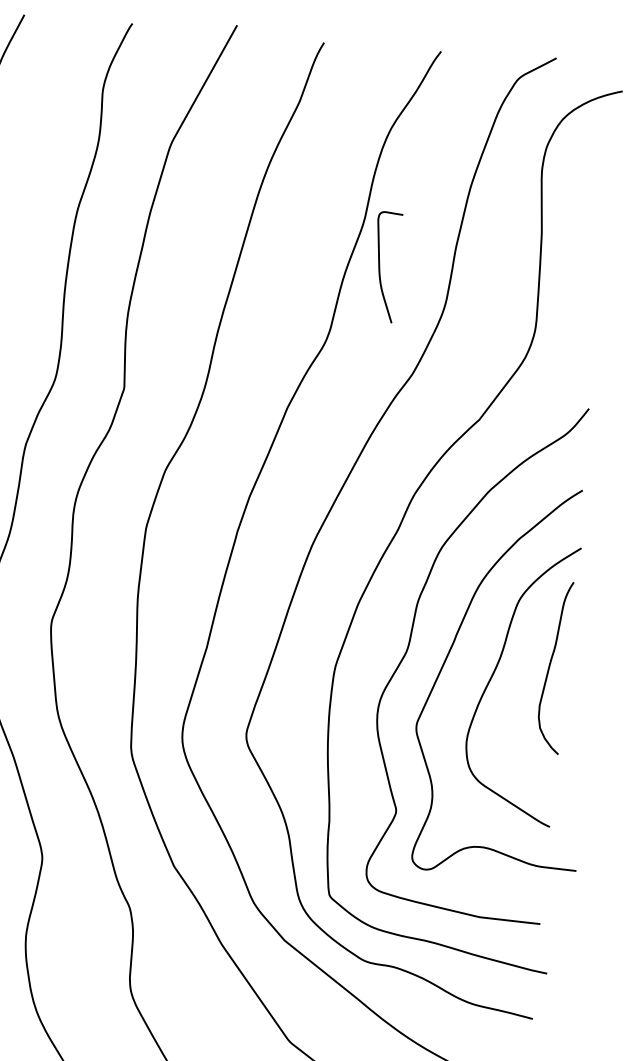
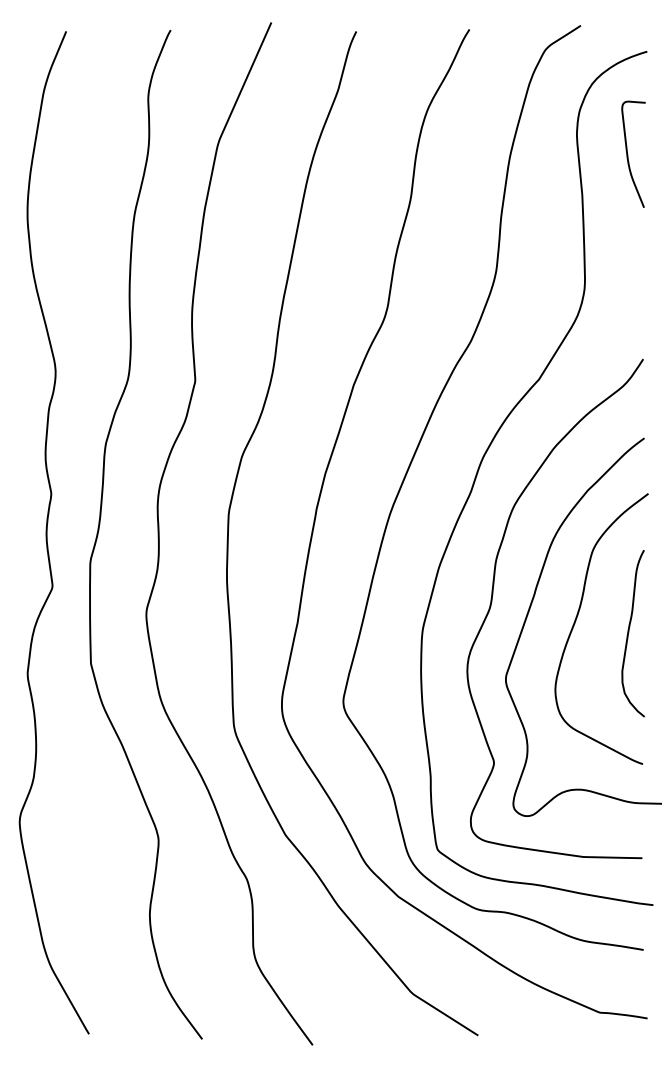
curve: (380, 266) -> (628, 154), moved
curve: (550, 665) -> (629, 632), moved

